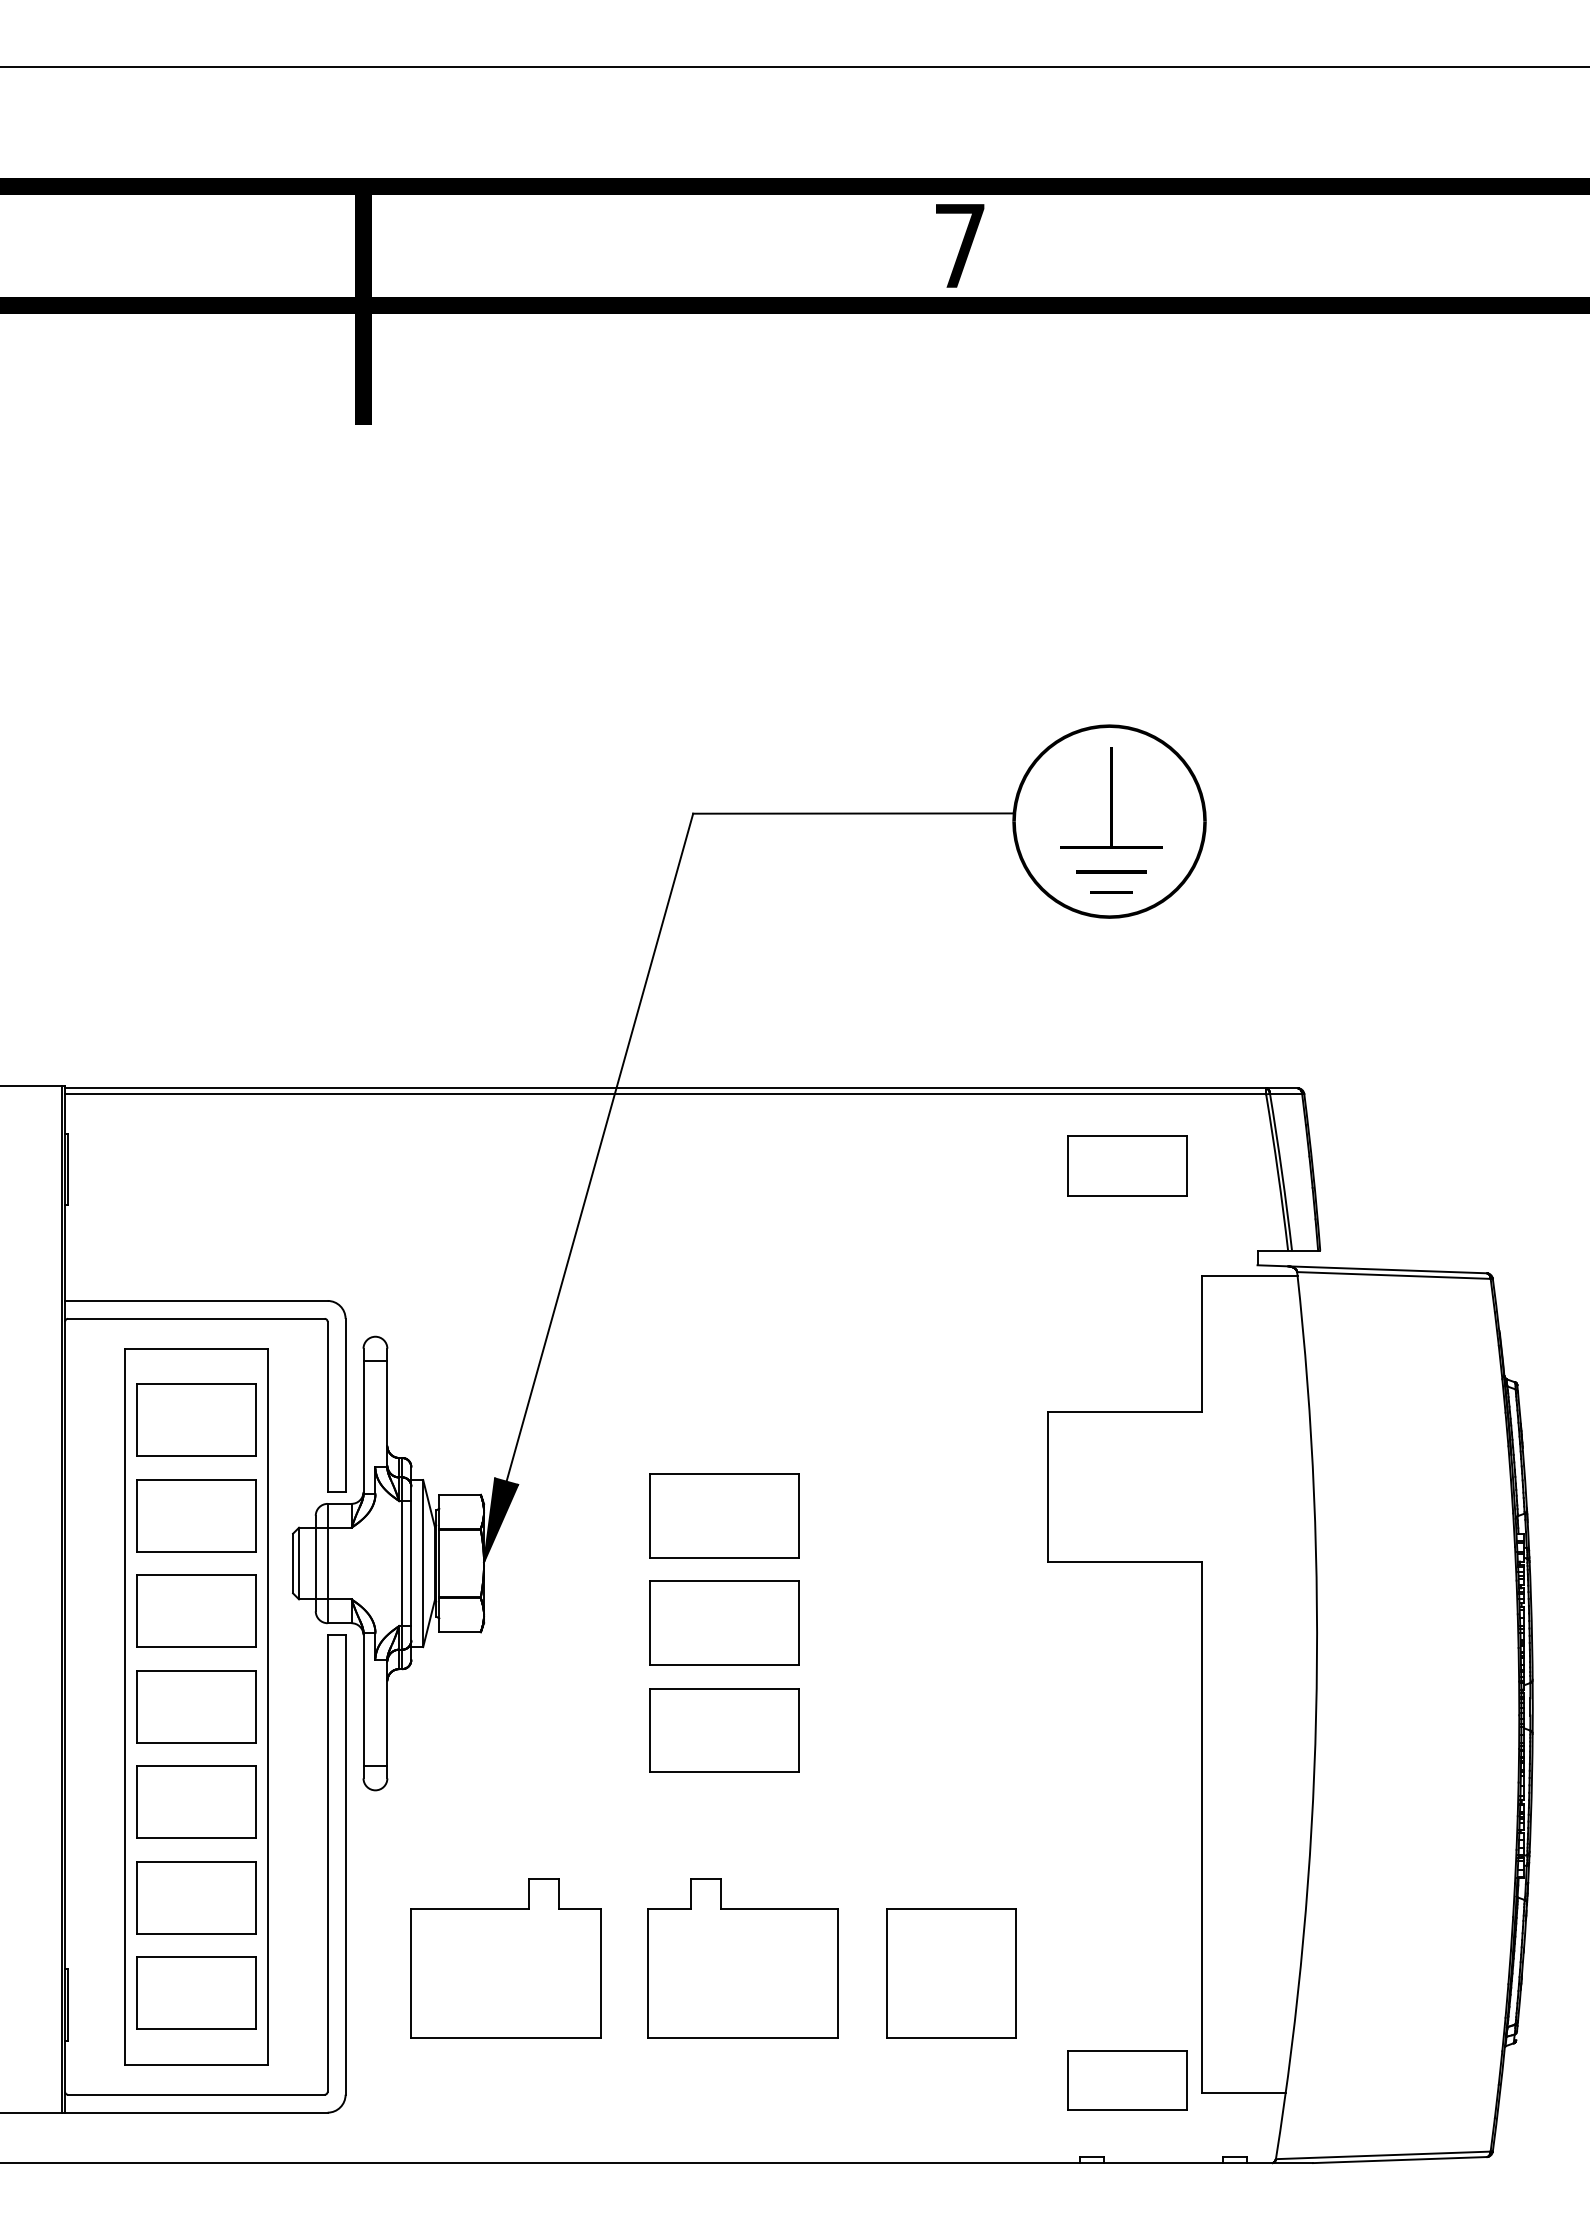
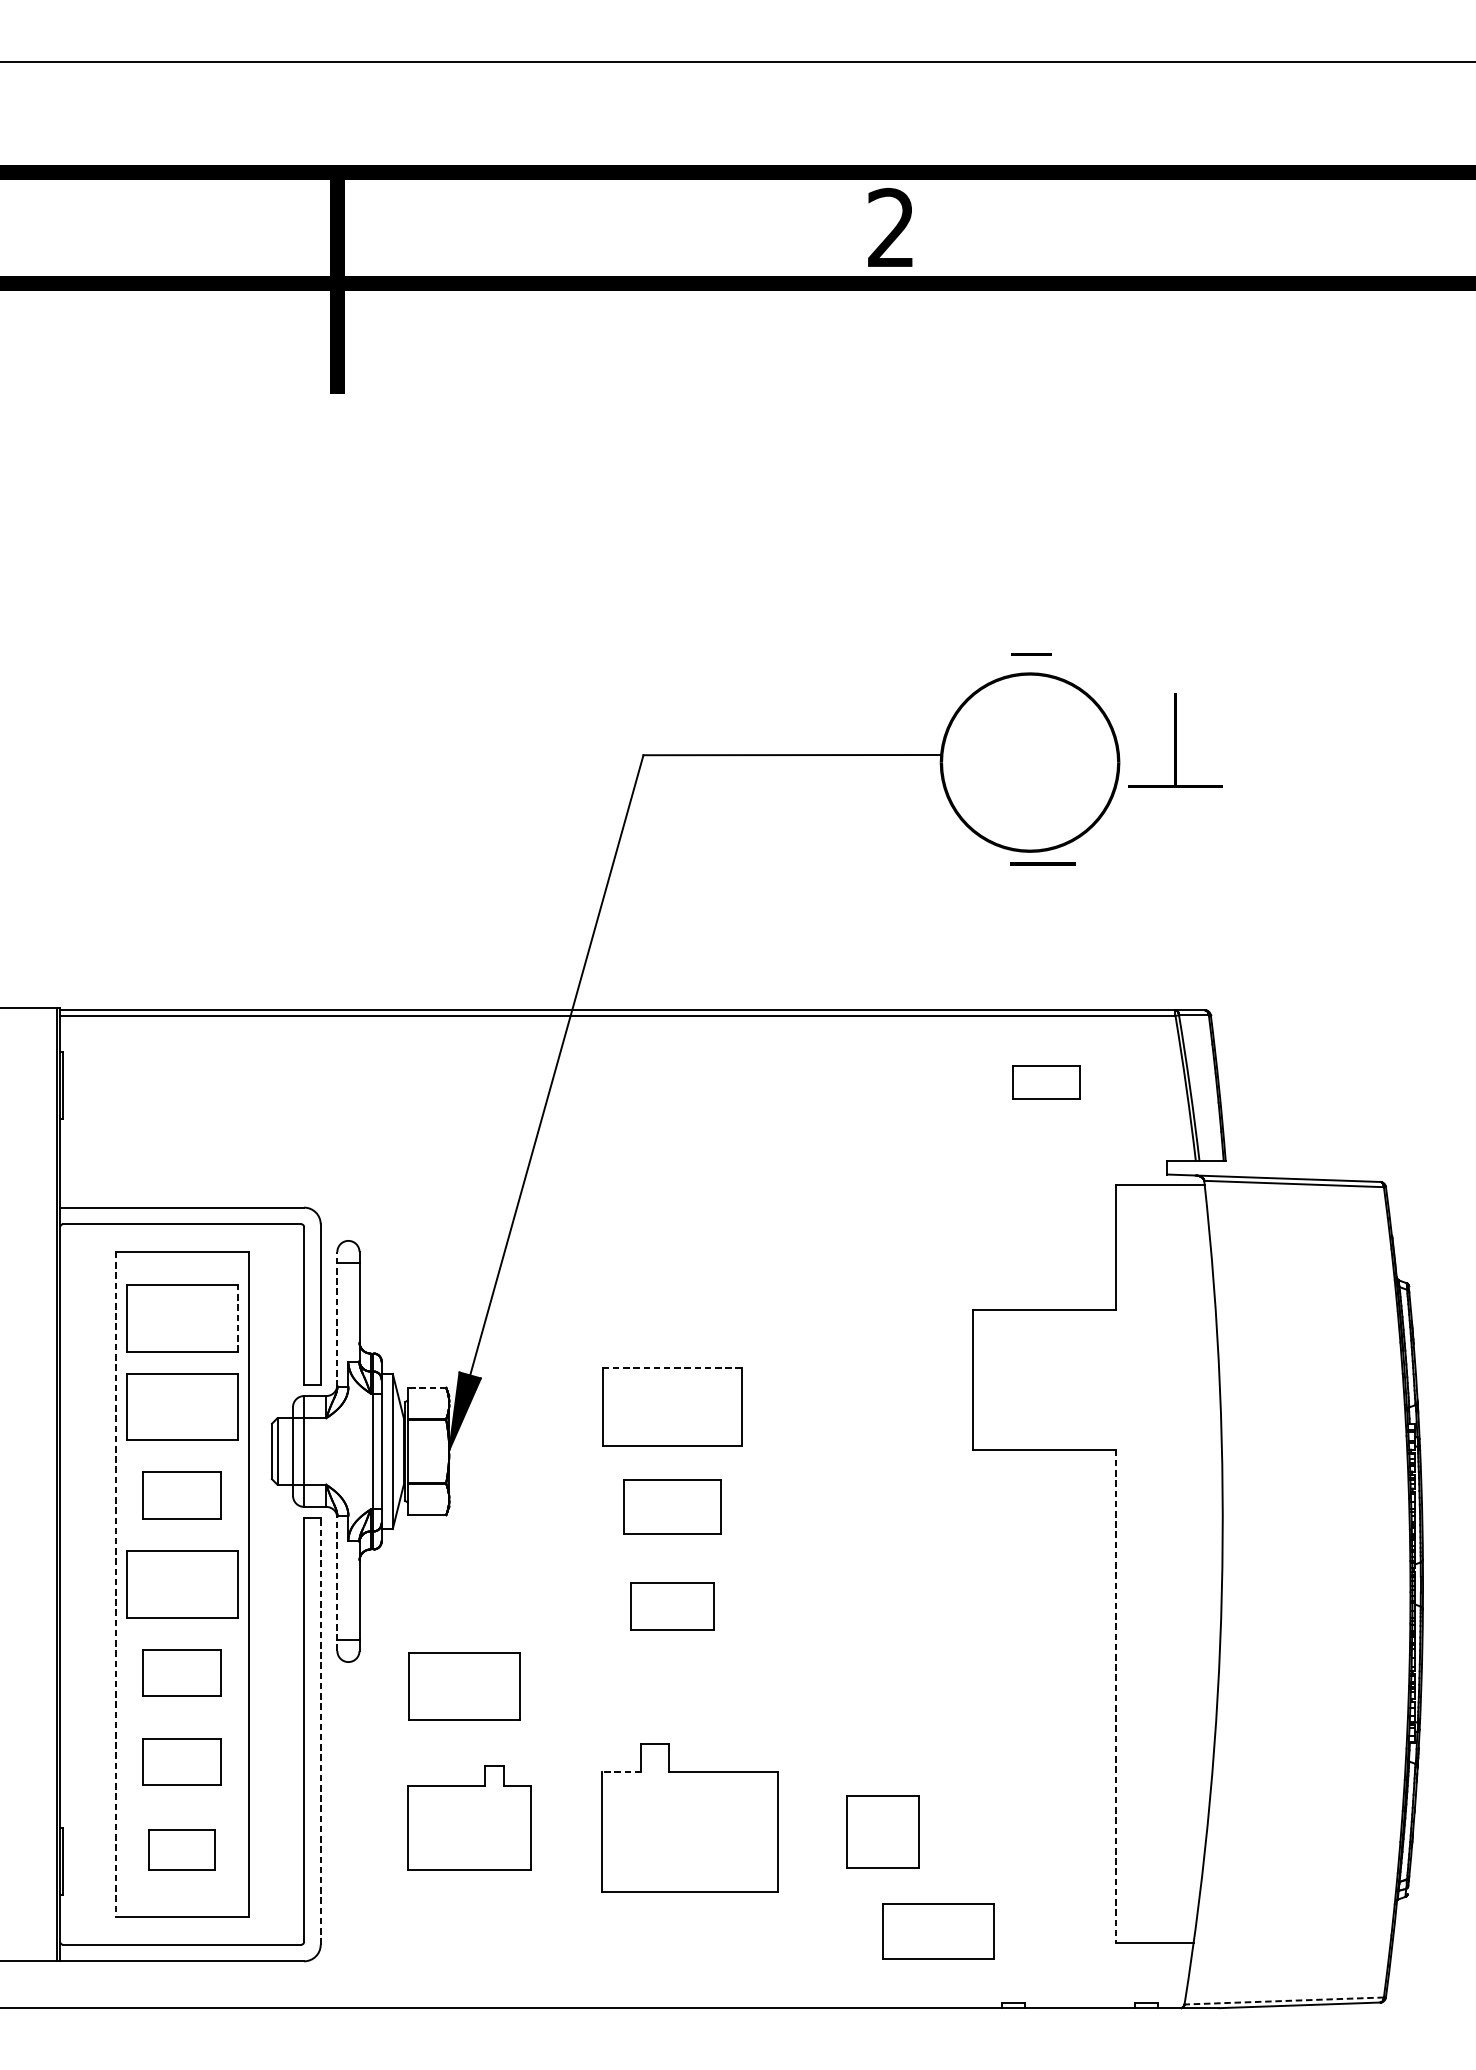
text: (959, 244) -> (890, 226), 7 -> 2
part: (1111, 797) -> (1175, 740), moved
line: (1111, 871) -> (1043, 863), moved
line: (1111, 892) -> (1031, 654), moved
part: (1127, 1165) -> (1046, 1081), size x0.6
line: (256, 1420) -> (238, 1318), solid -> dashed
line: (363, 1421) -> (337, 1319), solid -> dashed
line: (724, 1474) -> (672, 1368), solid -> dashed
line: (460, 1494) -> (427, 1387), solid -> dashed
part: (196, 1610) -> (182, 1495), size x0.7
part: (724, 1622) -> (672, 1506), size x0.7
line: (363, 1705) -> (337, 1583), solid -> dashed
line: (124, 1707) -> (115, 1585), solid -> dashed
part: (724, 1730) -> (672, 1606), size x0.6
part: (196, 1801) -> (182, 1672), size x0.7
part: (500, 1816) -> (464, 1686), added
line: (1202, 1827) -> (1116, 1696), solid -> dashed
line: (345, 1864) -> (320, 1730), solid -> dashed
part: (196, 1897) -> (182, 1761), size x0.7
line: (669, 1908) -> (621, 1771), solid -> dashed
part: (505, 1958) -> (469, 1818), size x0.7
part: (951, 1973) -> (883, 1832), size x0.6
part: (196, 1992) -> (182, 1849), size x0.6
part: (1127, 2080) -> (938, 1931), moved
line: (1382, 2155) -> (1283, 2001), solid -> dashed

